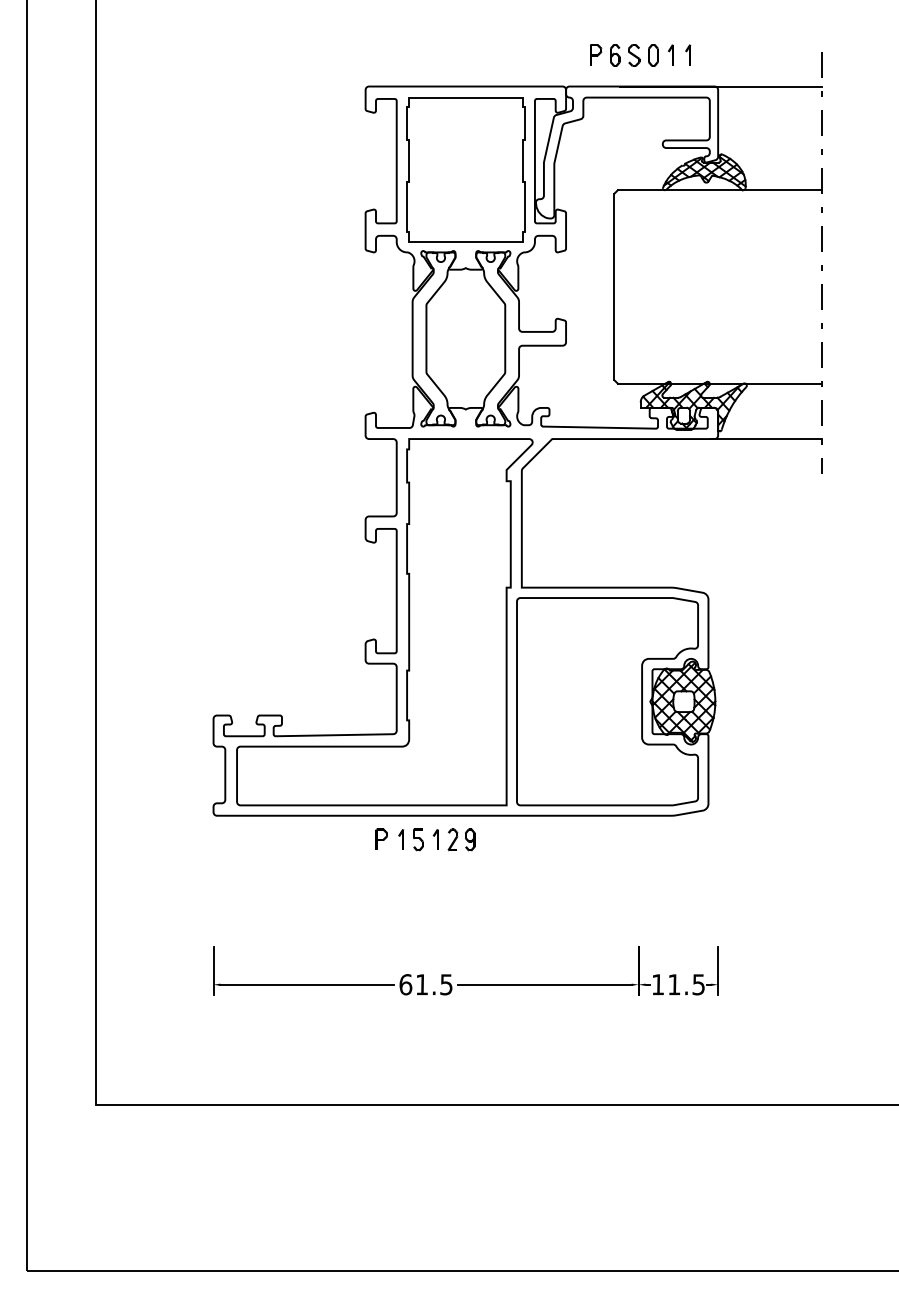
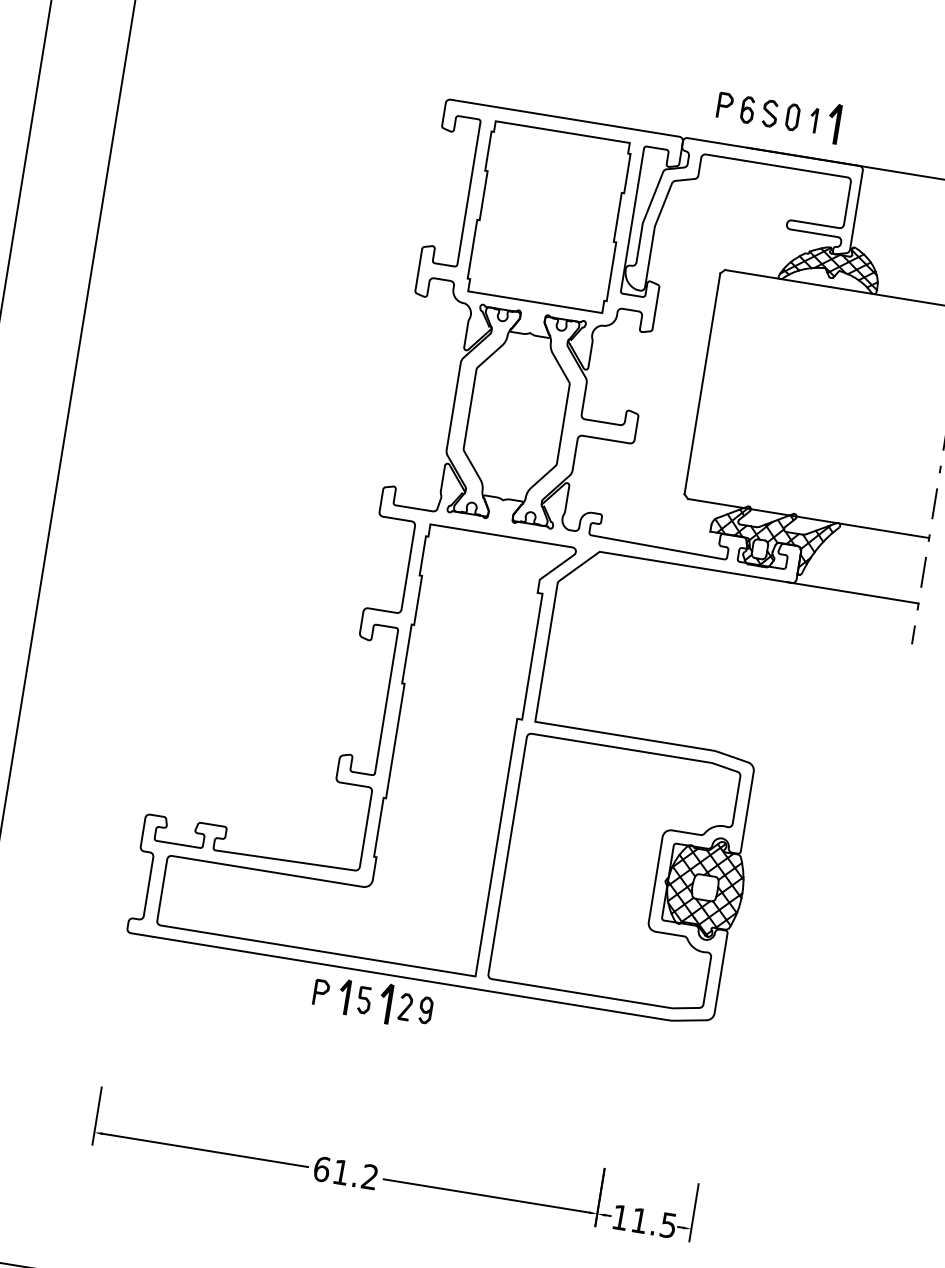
part: (688, 54) -> (834, 123), size x1.6
part: (401, 839) -> (344, 996), size x1.4
part: (435, 839) -> (384, 1003), size x1.6
text: (446, 984) -> (370, 1176), 61.5 -> 61.2

